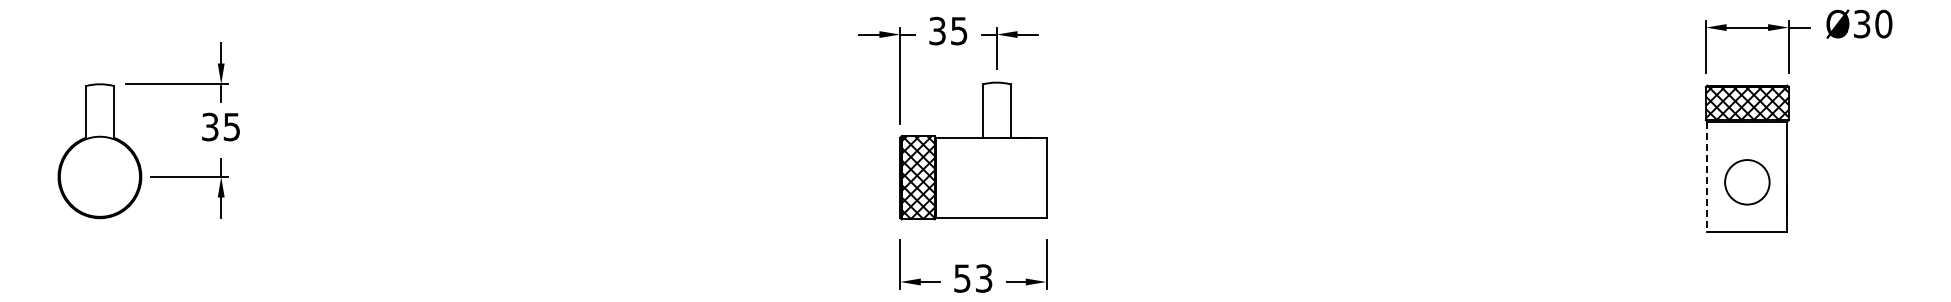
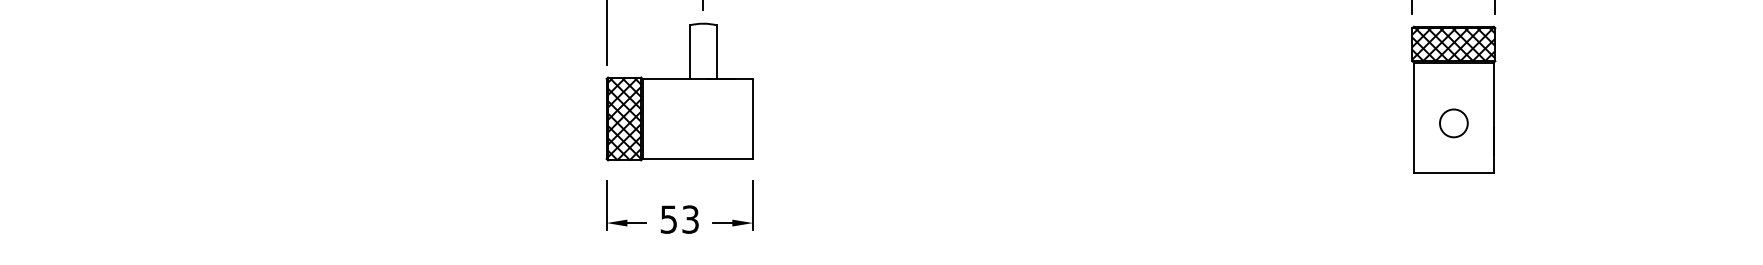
line: (1707, 177) -> (1414, 118), dashed -> solid
circle: (1747, 182) -> (1454, 123), size x0.62

